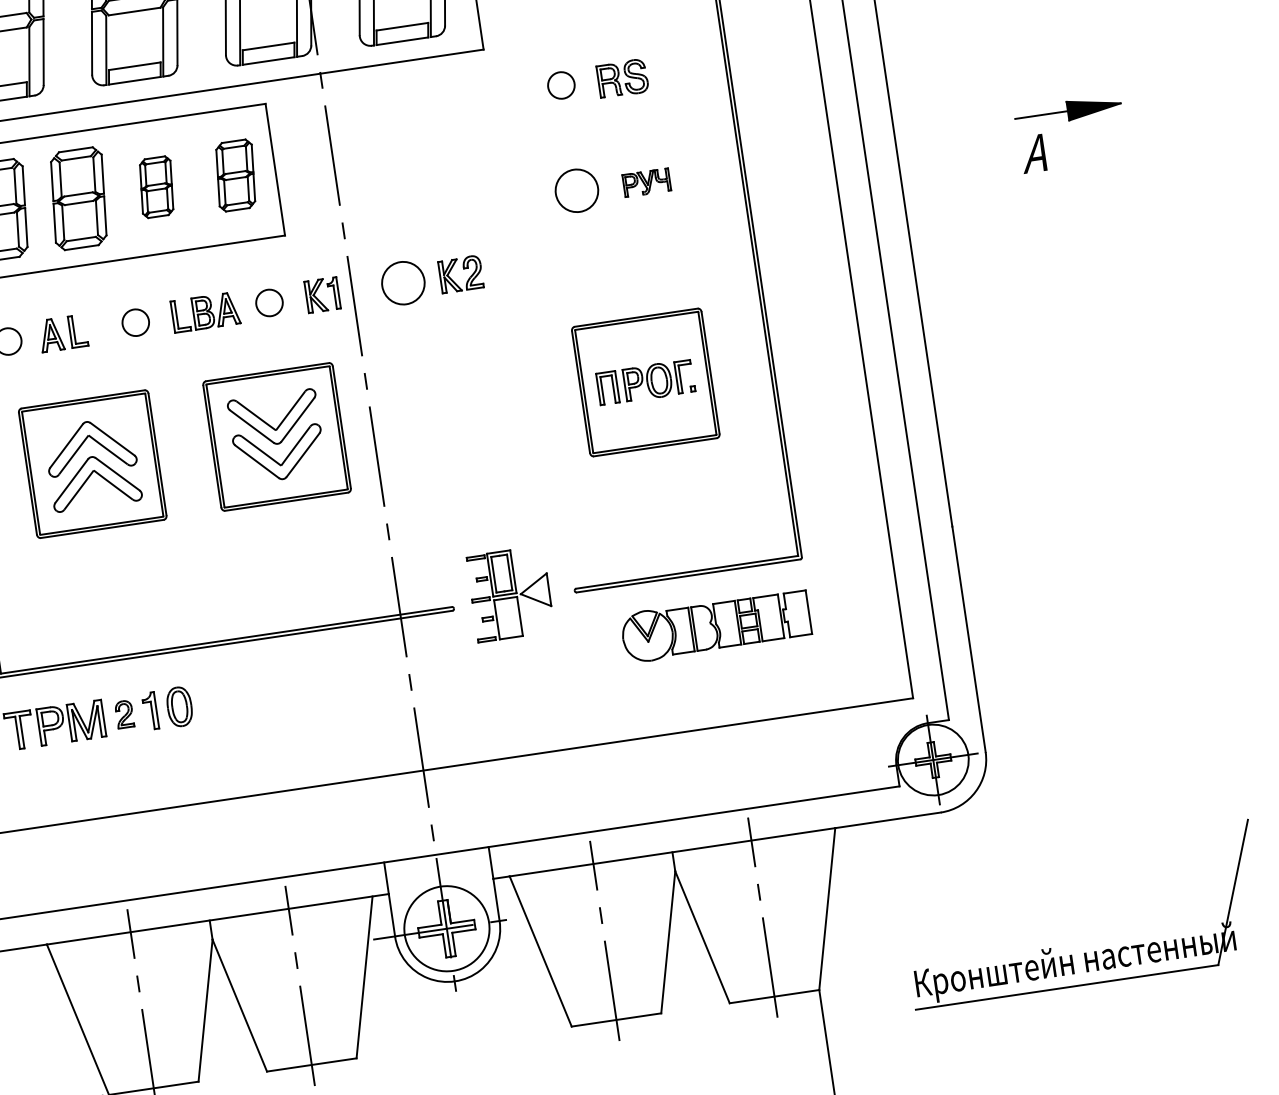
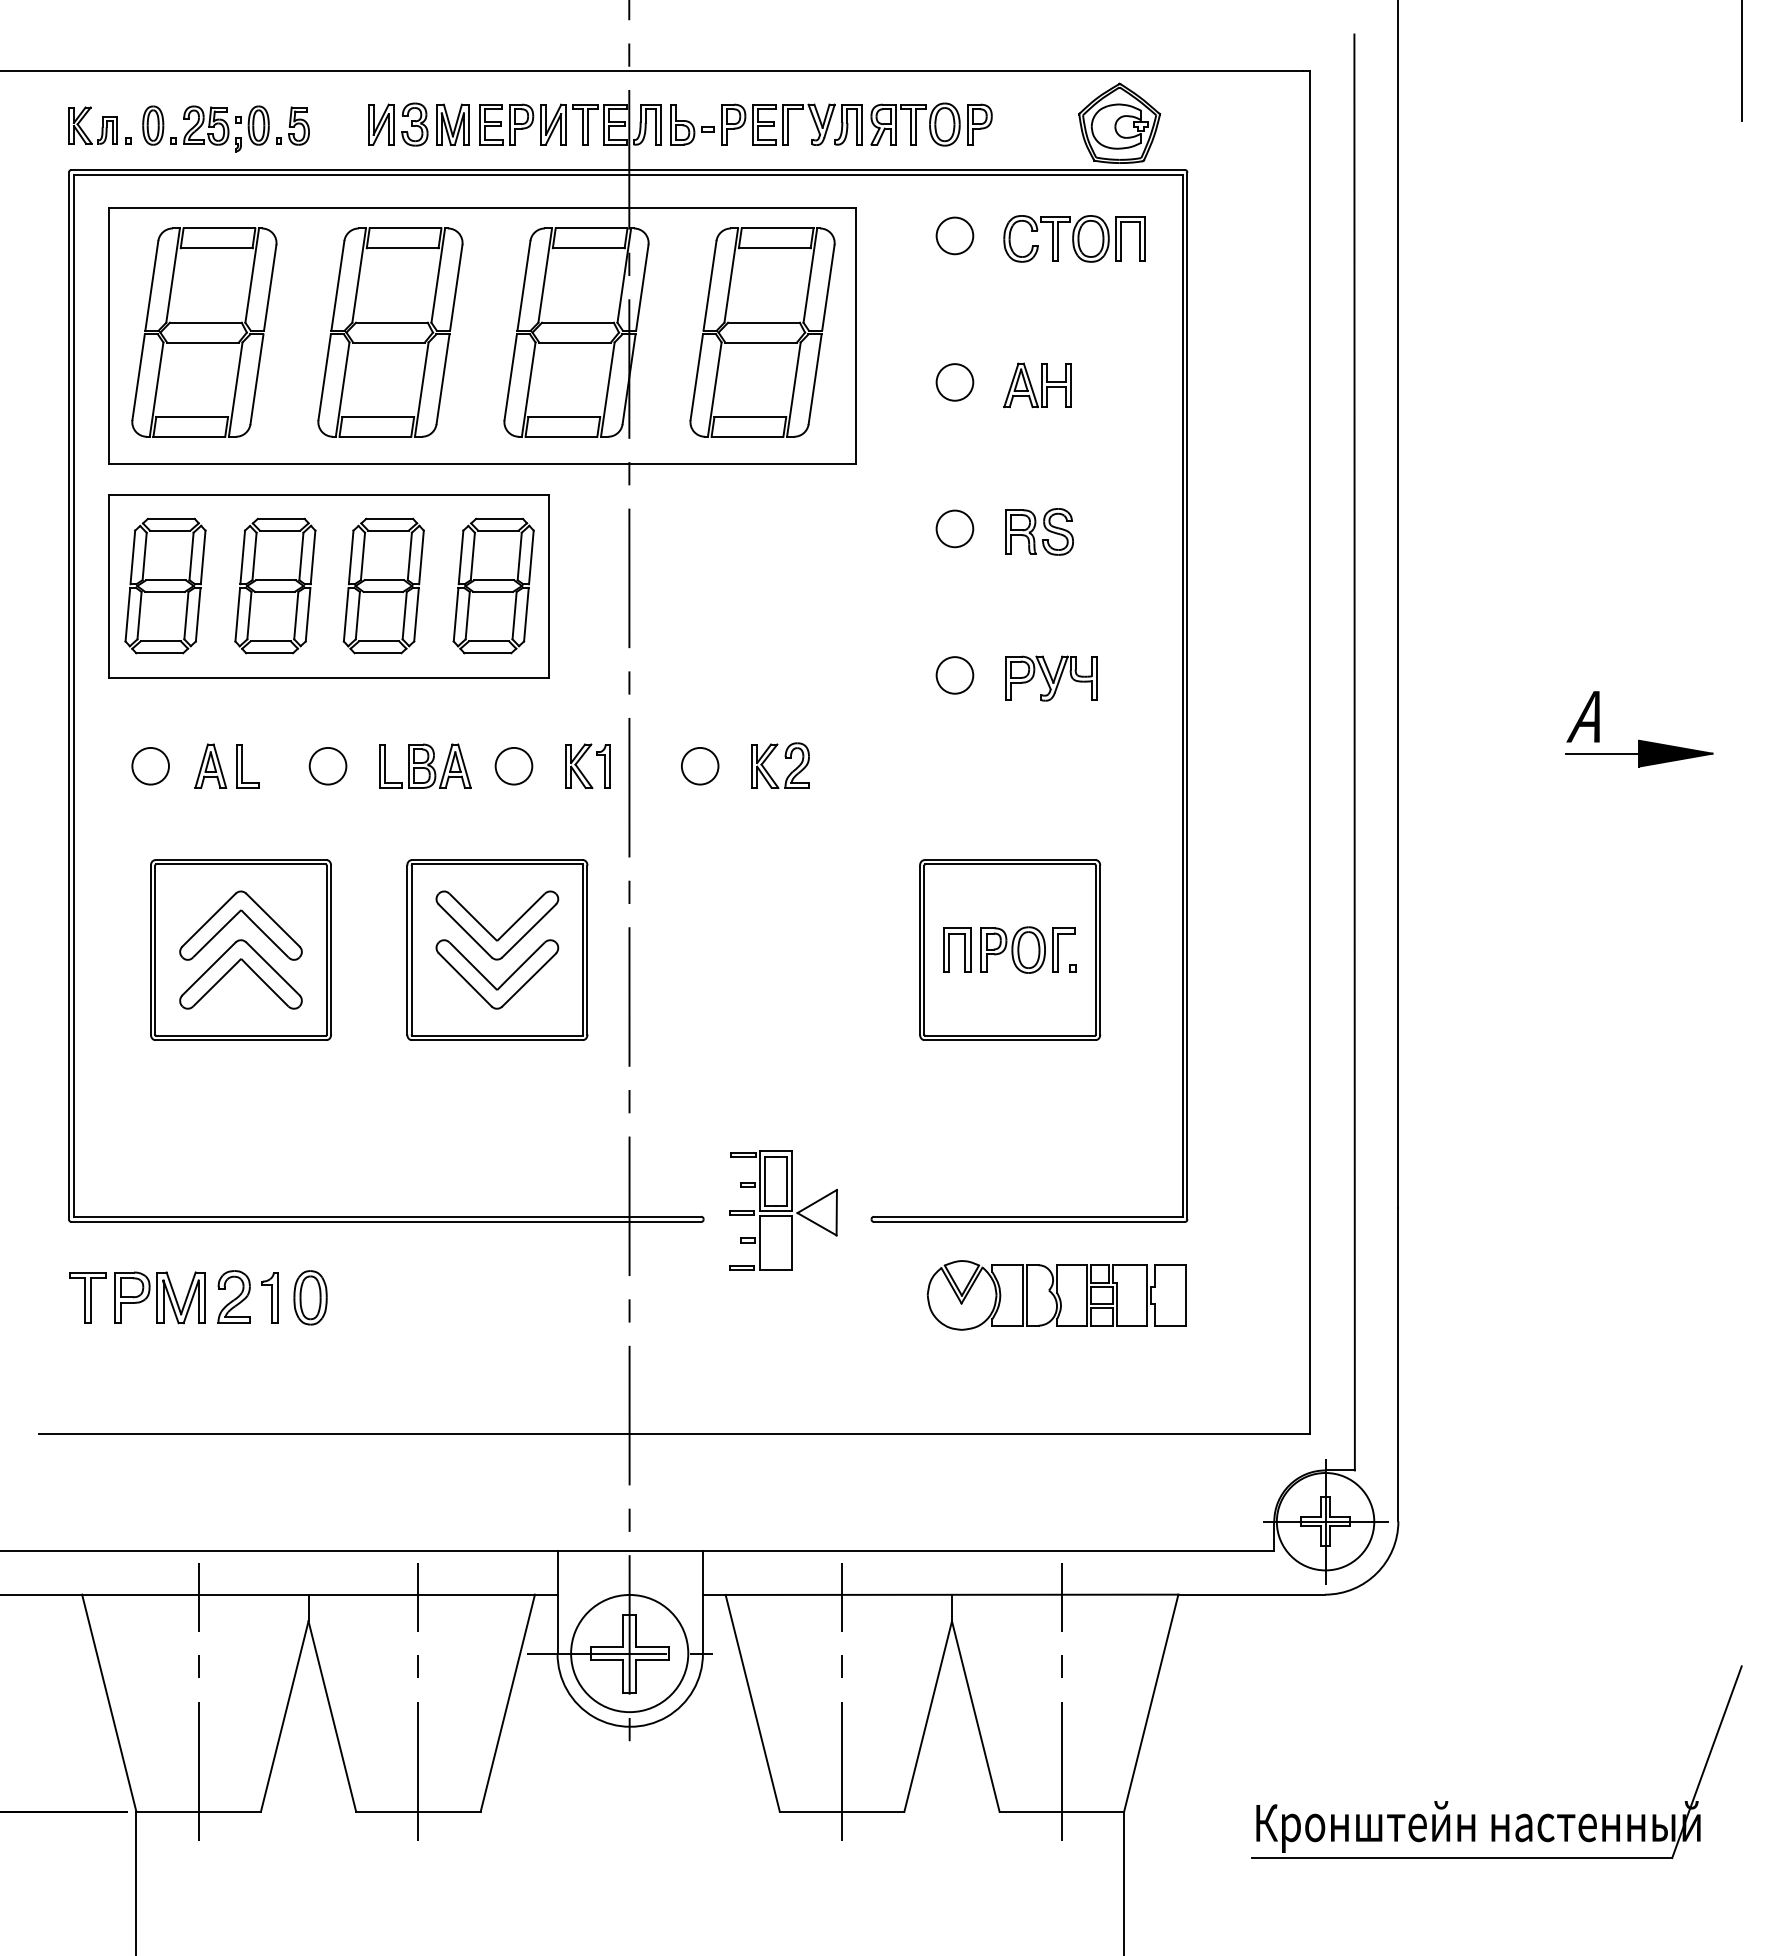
part: (1068, 111) -> (1639, 753), moved
part: (235, 175) -> (493, 585), size x1.43
part: (646, 182) -> (1051, 678), size x1.43
part: (156, 186) -> (383, 585), size x1.67
circle: (576, 190) -> (954, 675), size x0.62
circle: (402, 282) -> (699, 765), size x0.62
part: (124, 714) -> (233, 1296), size x1.43

